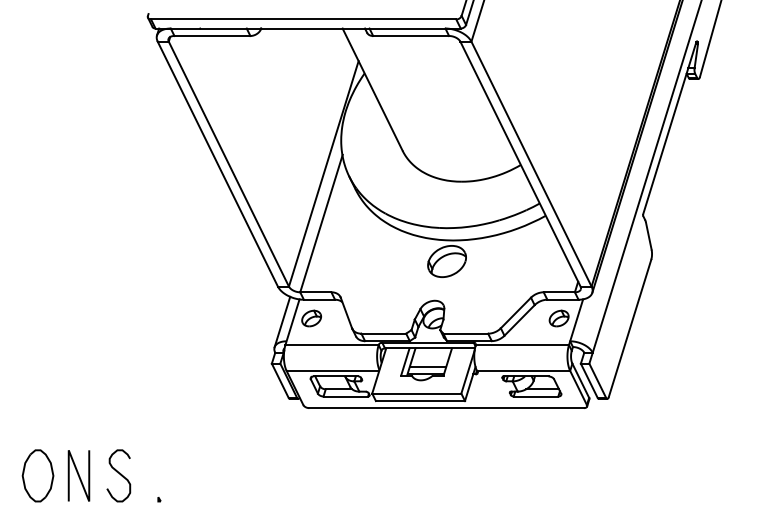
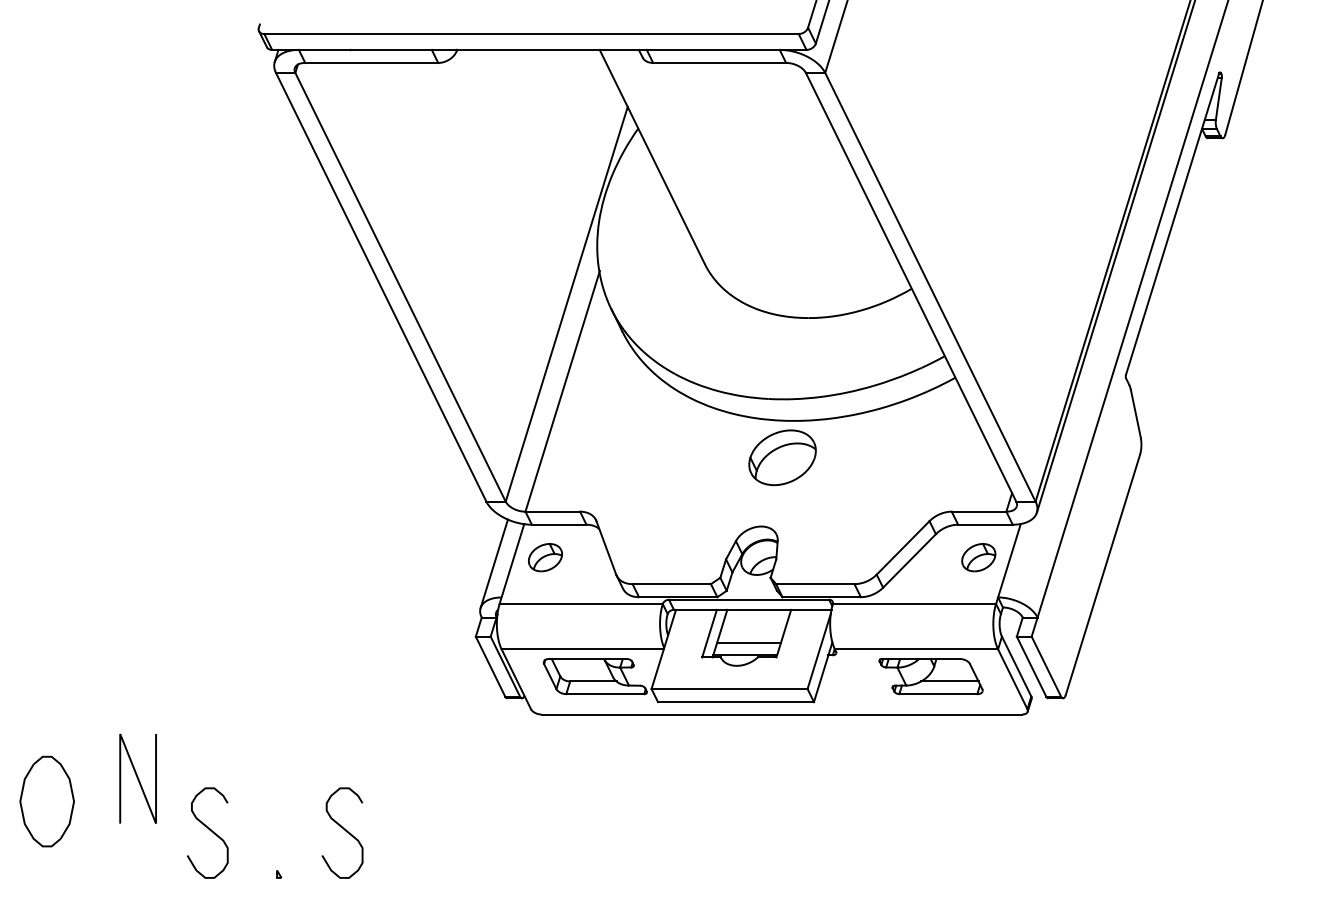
curve: (196, 474) -> (343, 830), added
part: (37, 475) -> (46, 800), moved
line: (78, 475) -> (137, 778), moved

